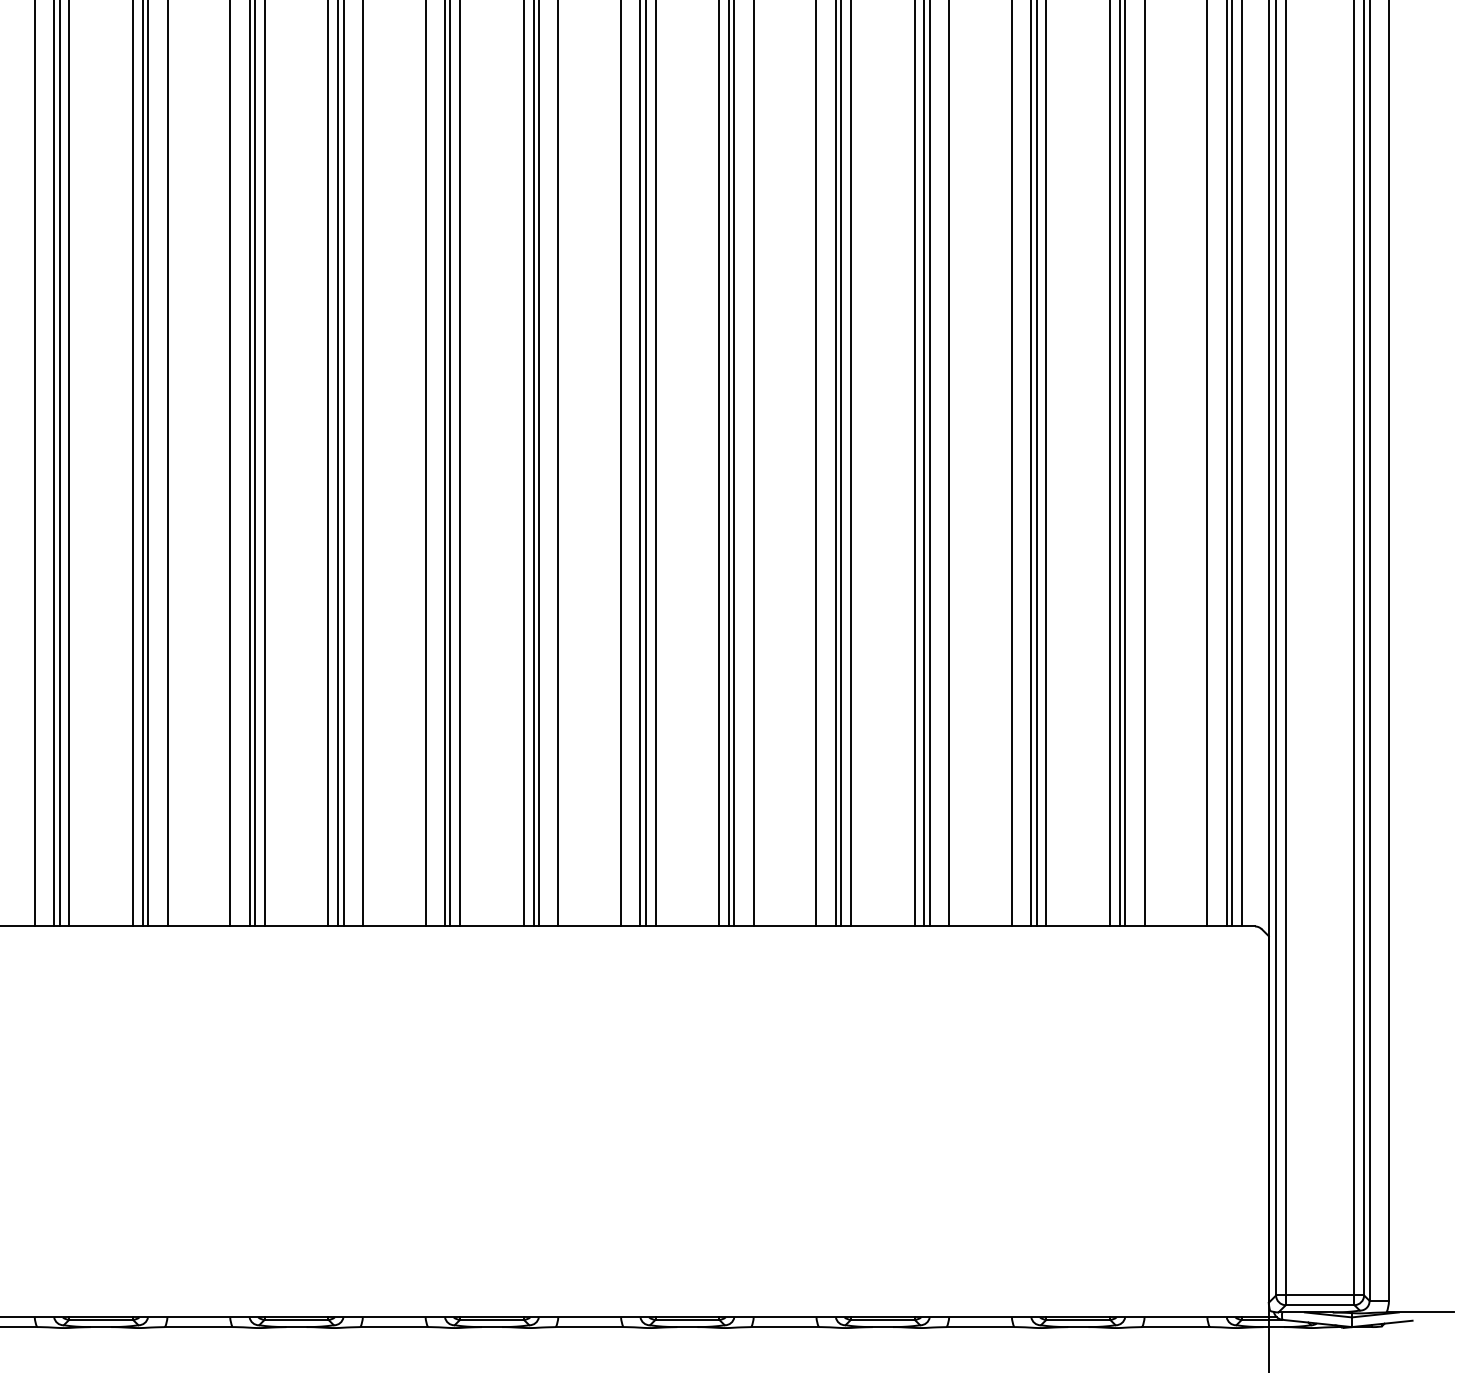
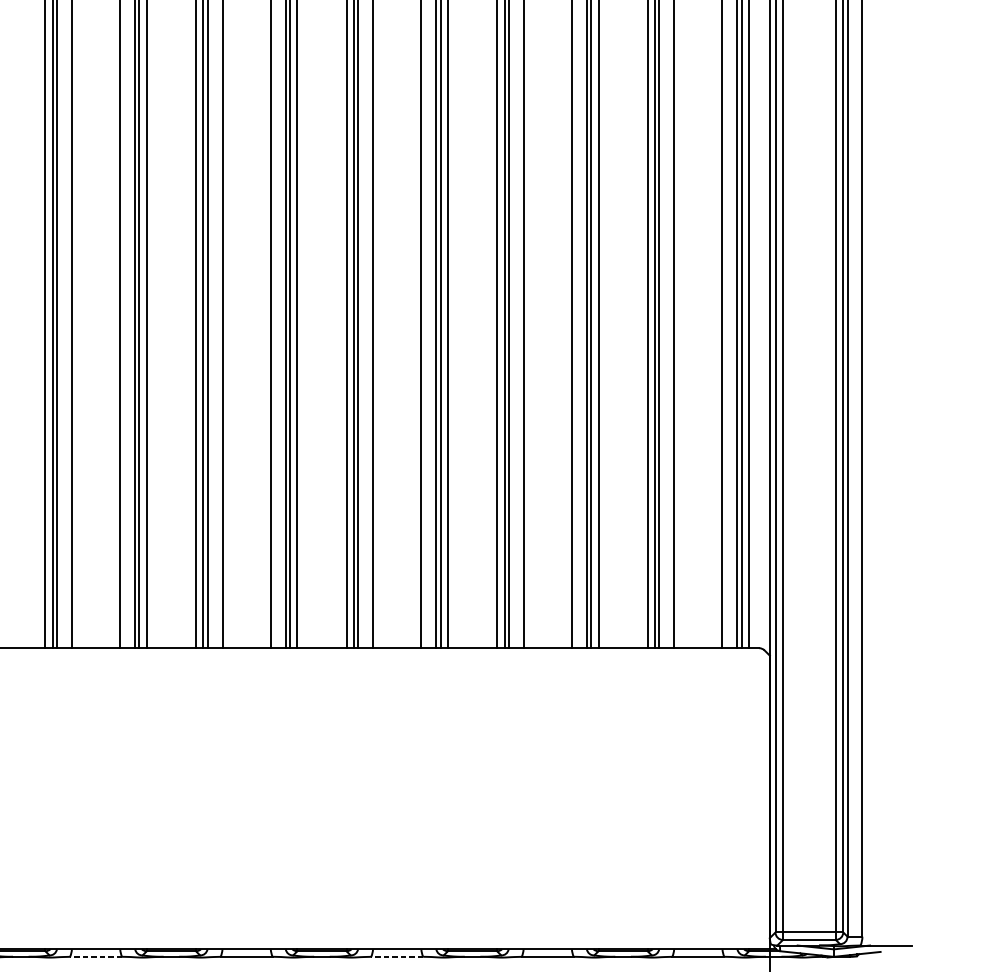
line: (394, 1327) -> (96, 957), solid -> dashed
line: (785, 1327) -> (397, 957), solid -> dashed

